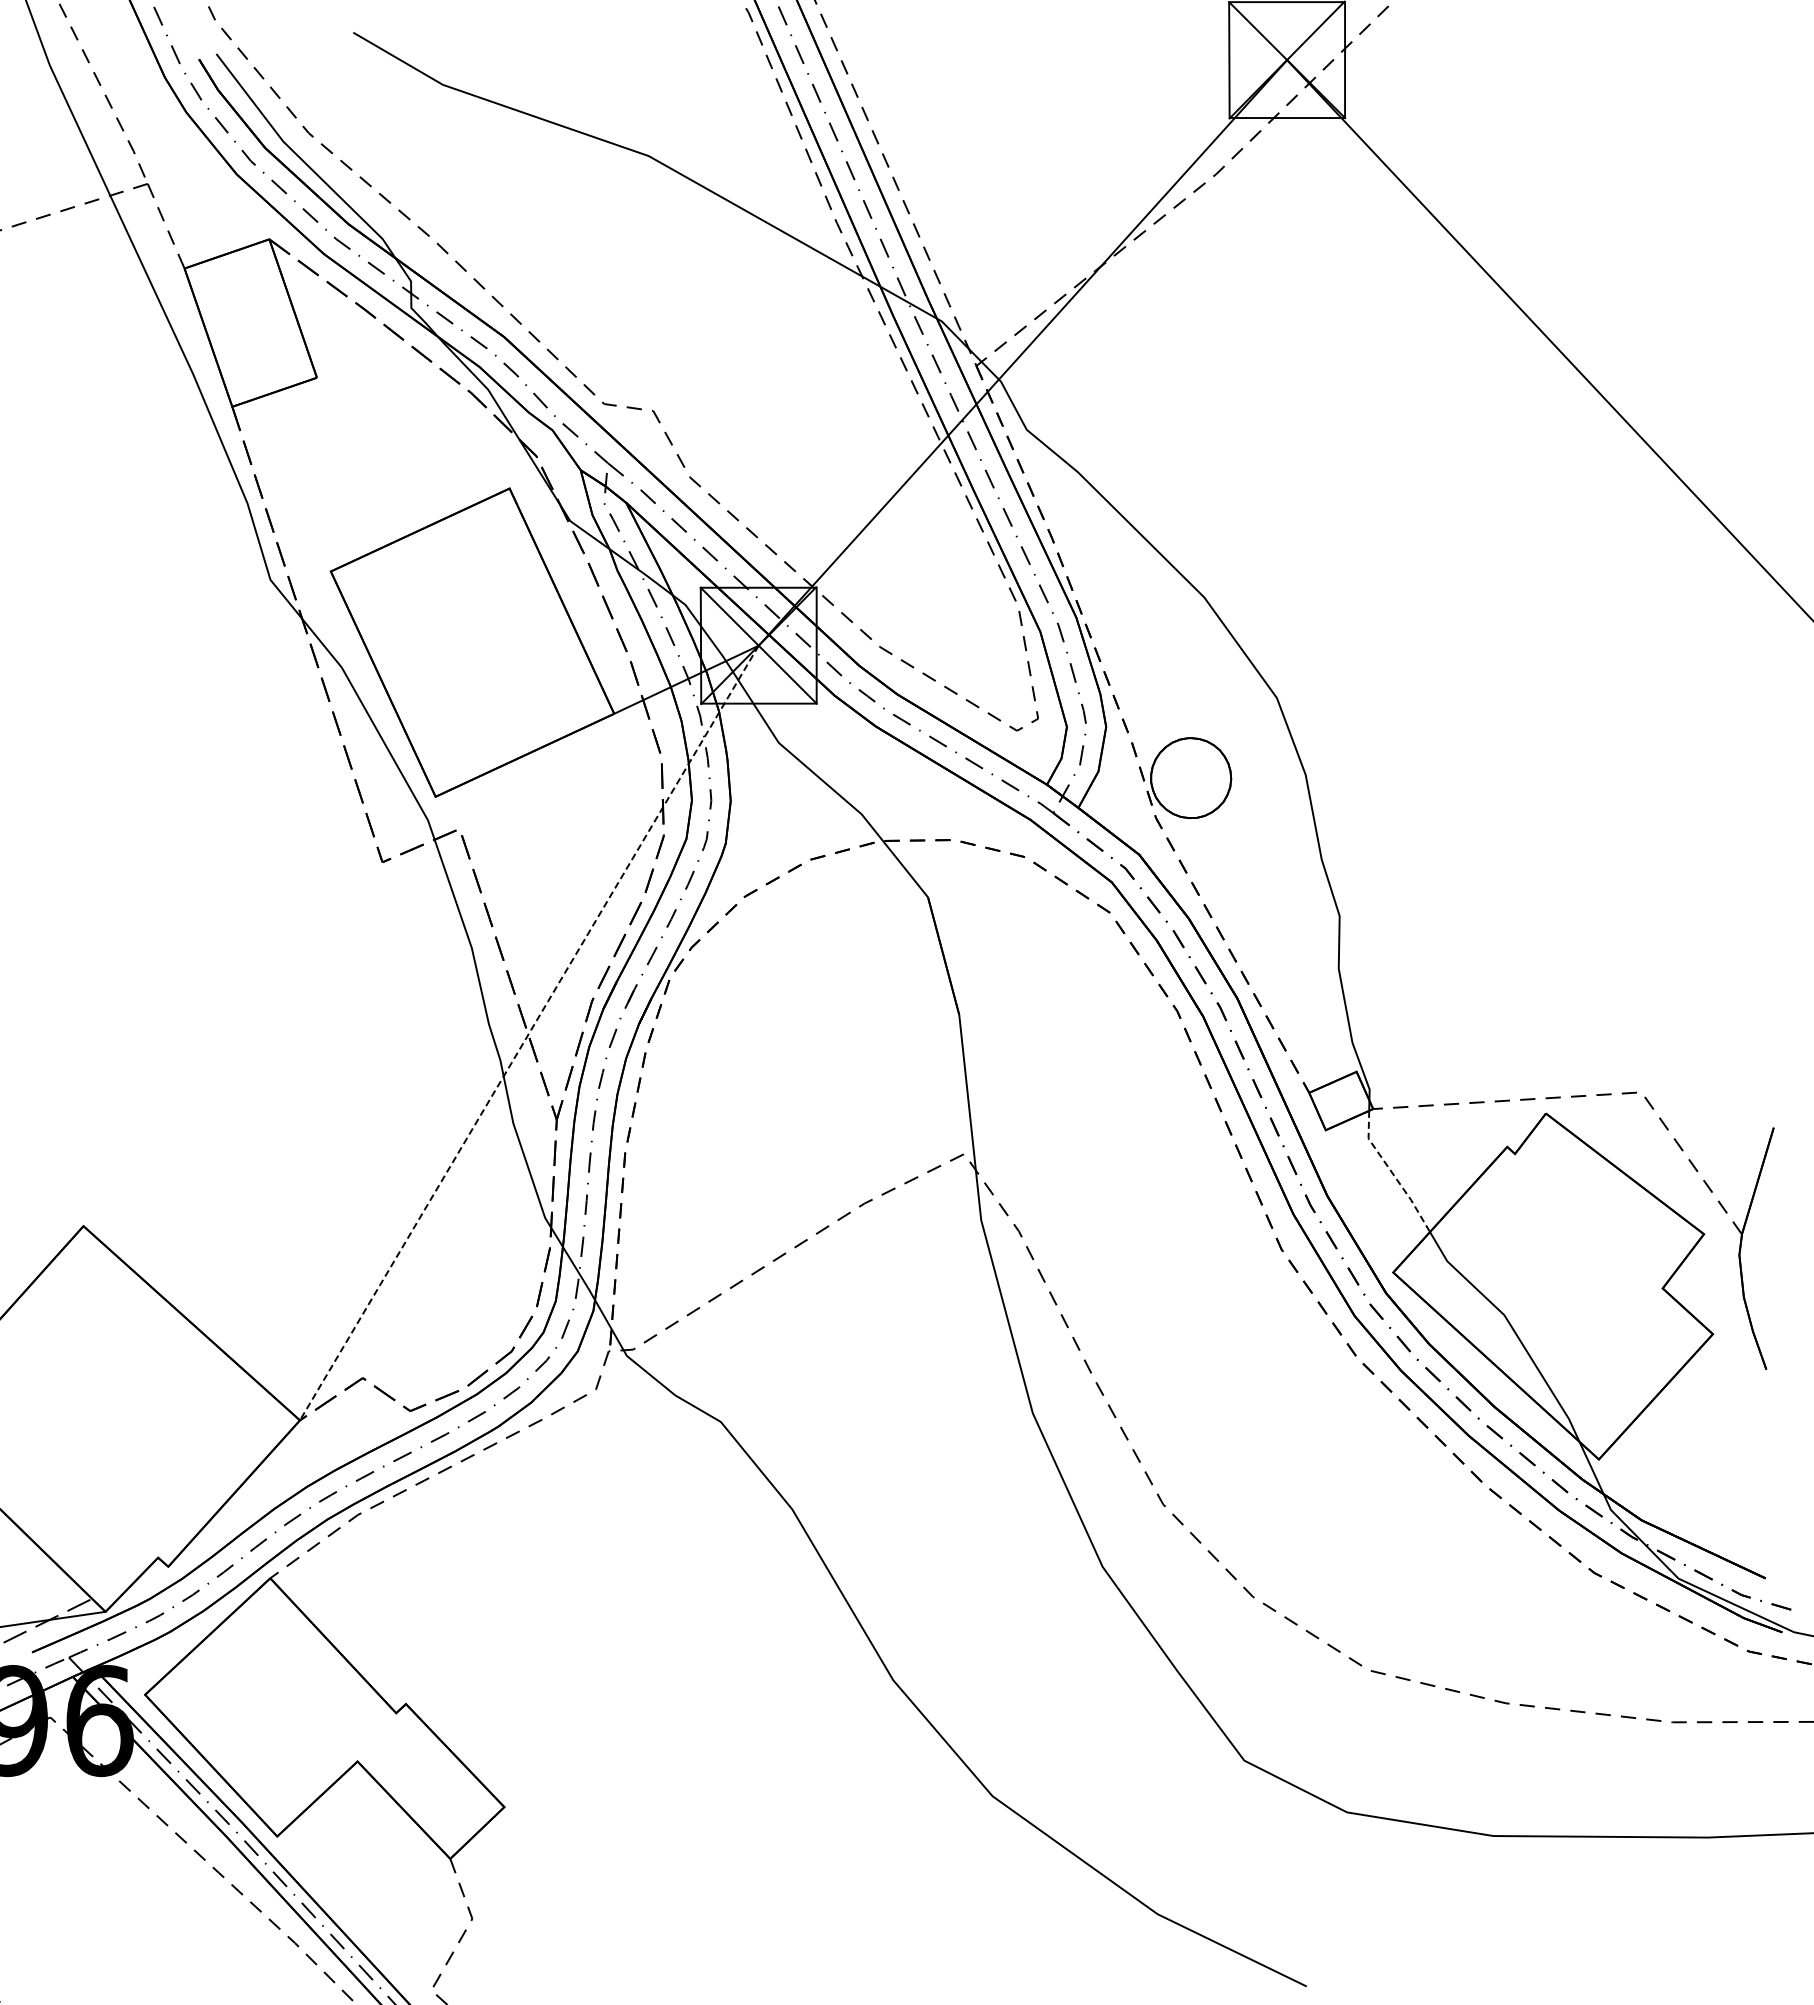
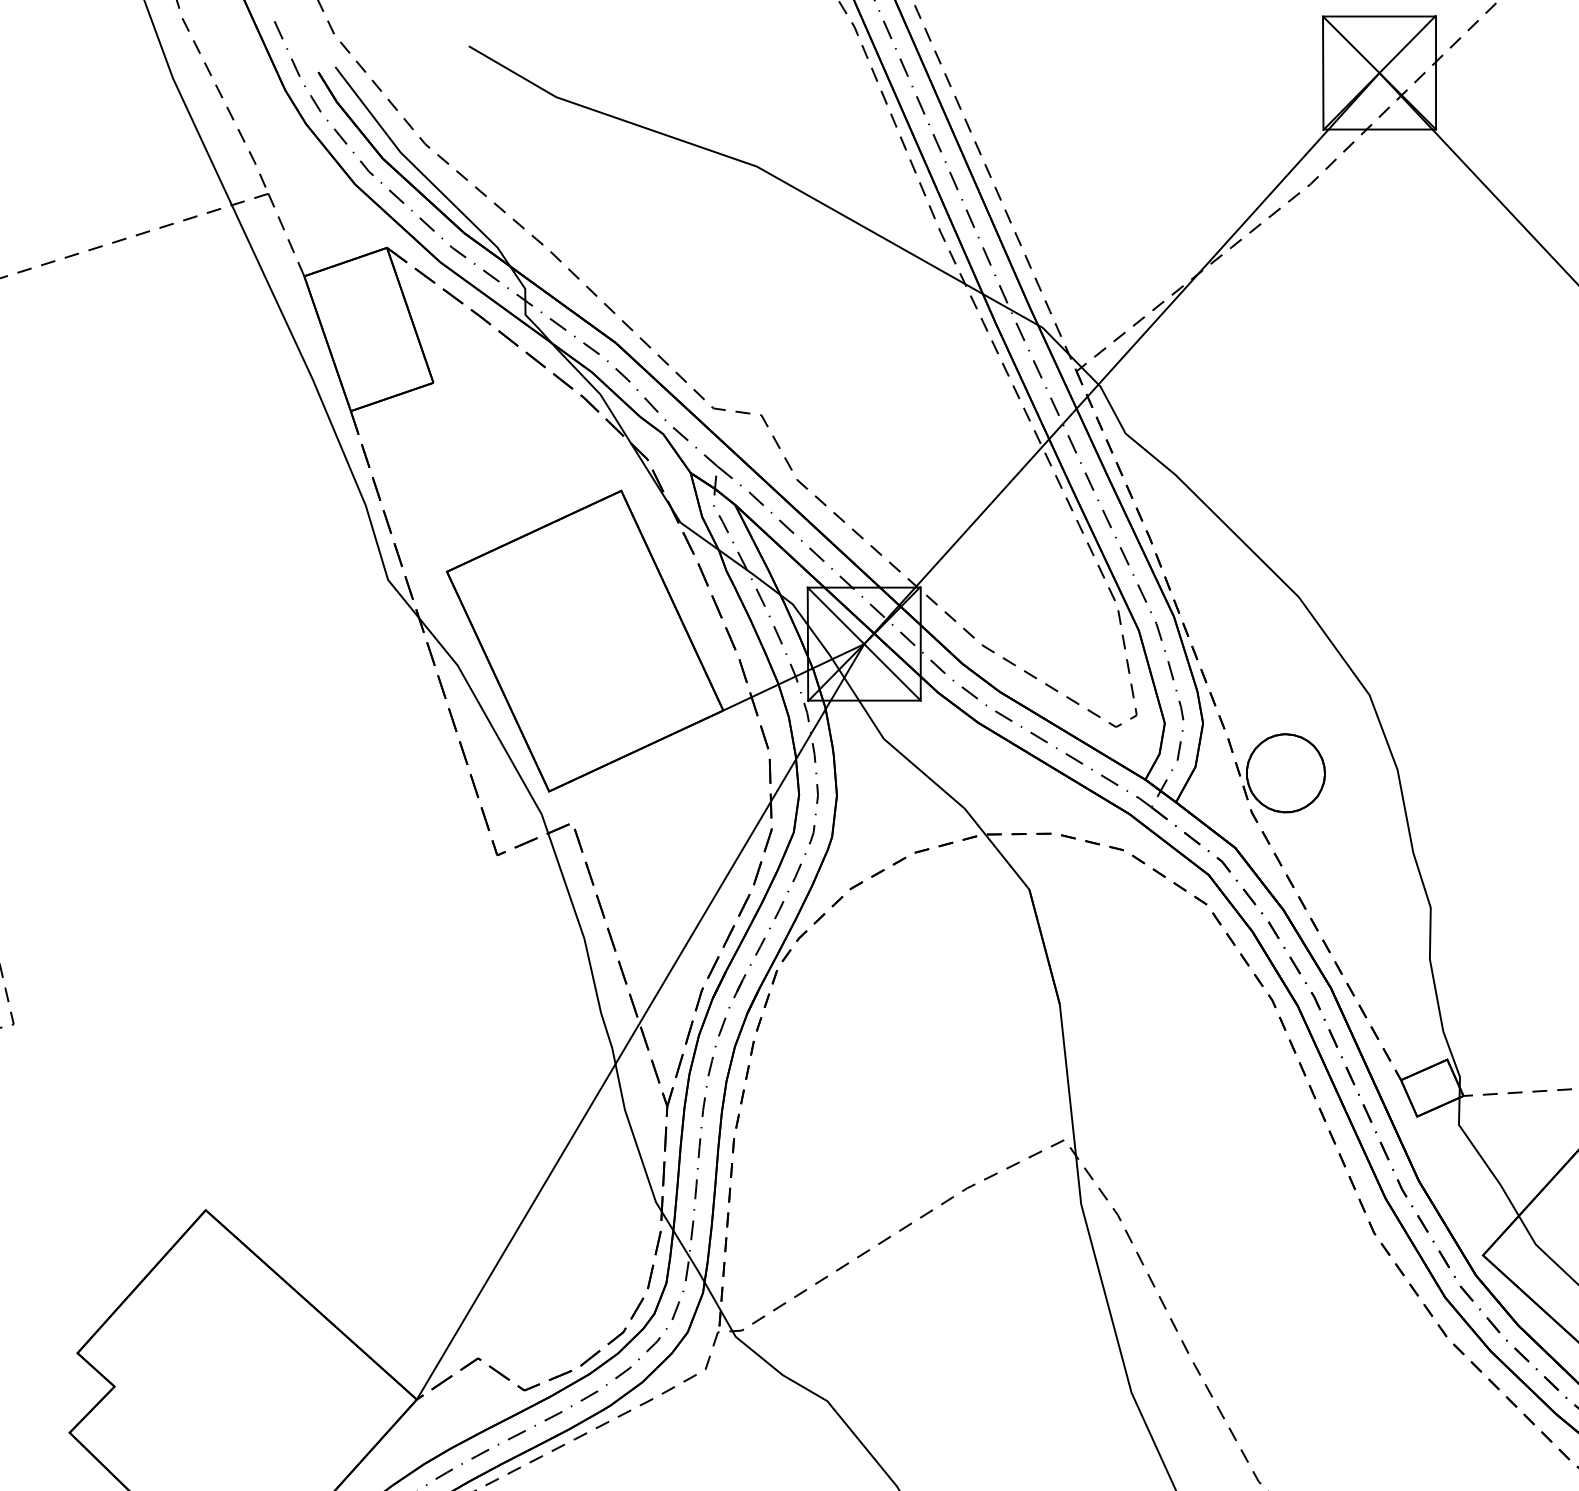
line: (529, 1033) -> (640, 1022), dashed -> solid
line: (1392, 1173) -> (1482, 1158), dashed -> solid

